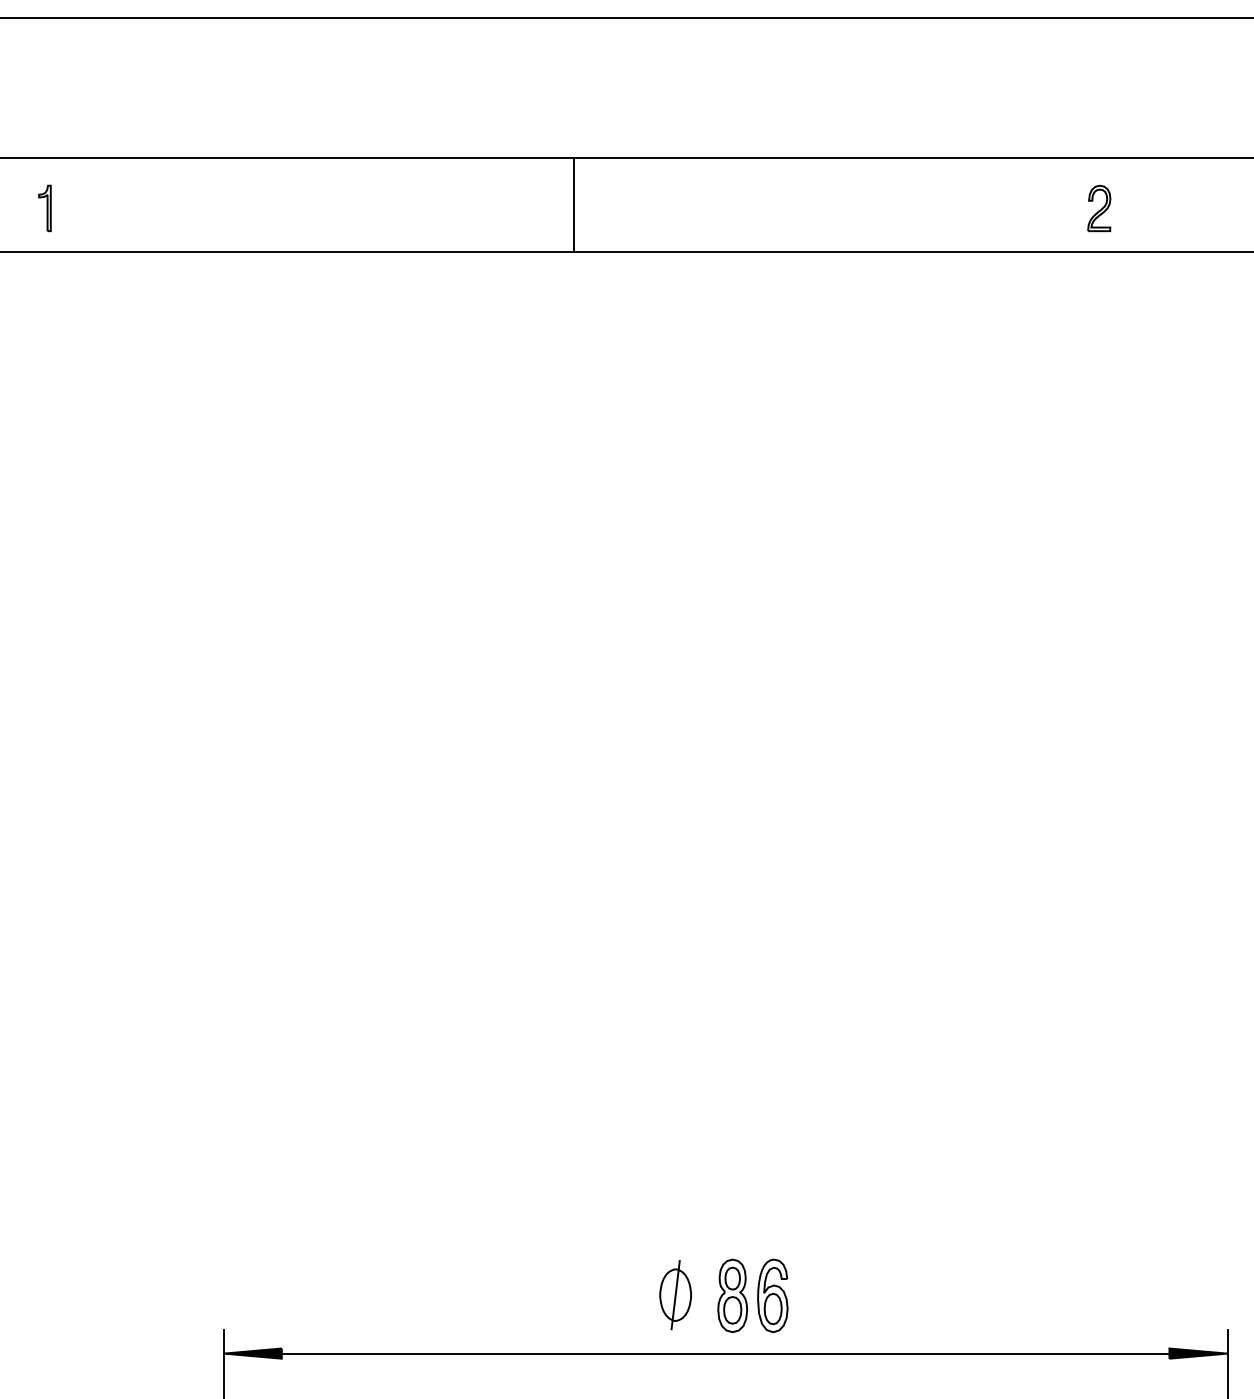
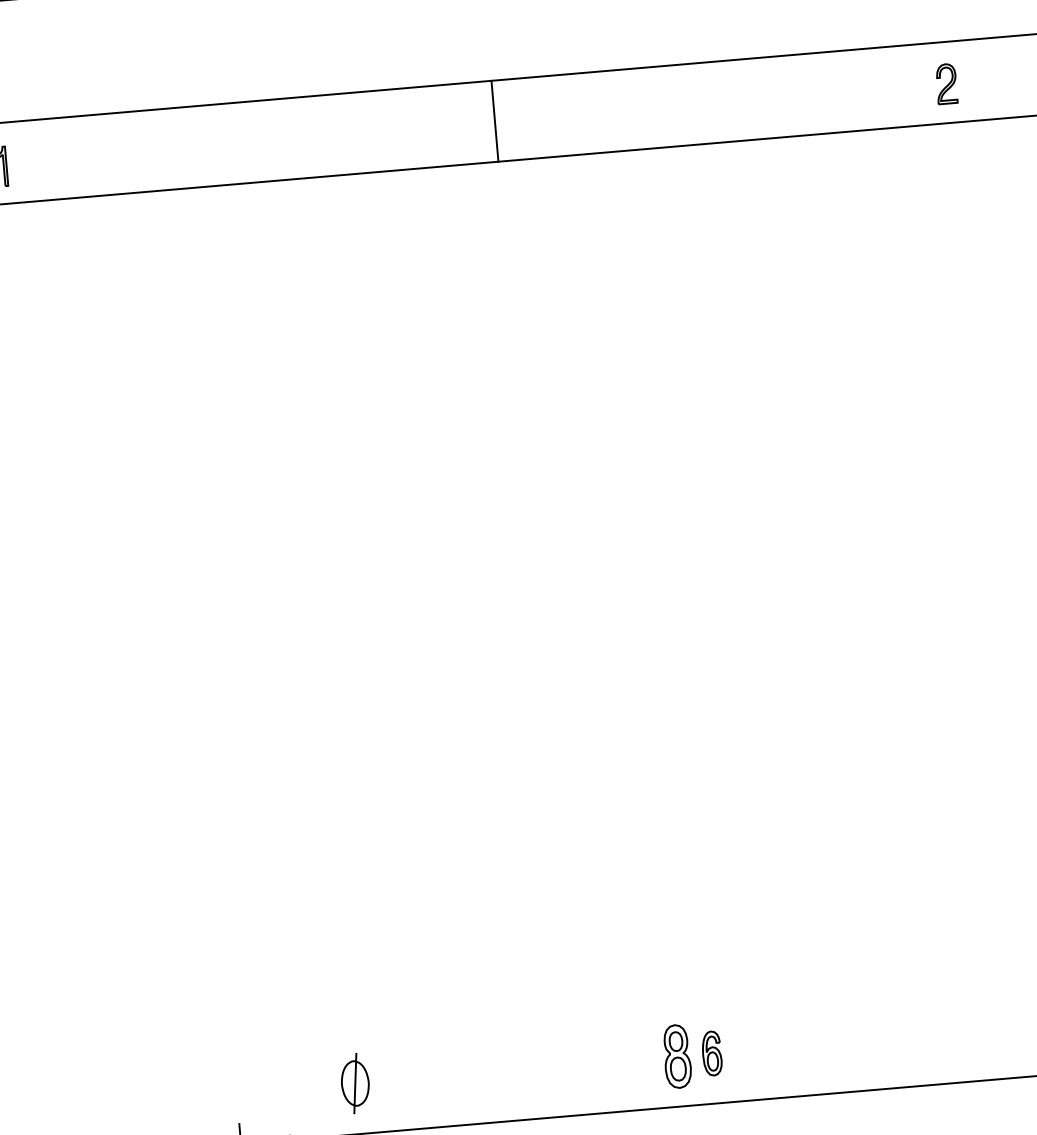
line: (573, 204) -> (494, 120), moved
part: (1099, 208) -> (946, 83), moved
part: (675, 1295) -> (355, 1083), moved
part: (772, 1295) -> (711, 1053), size x0.7

